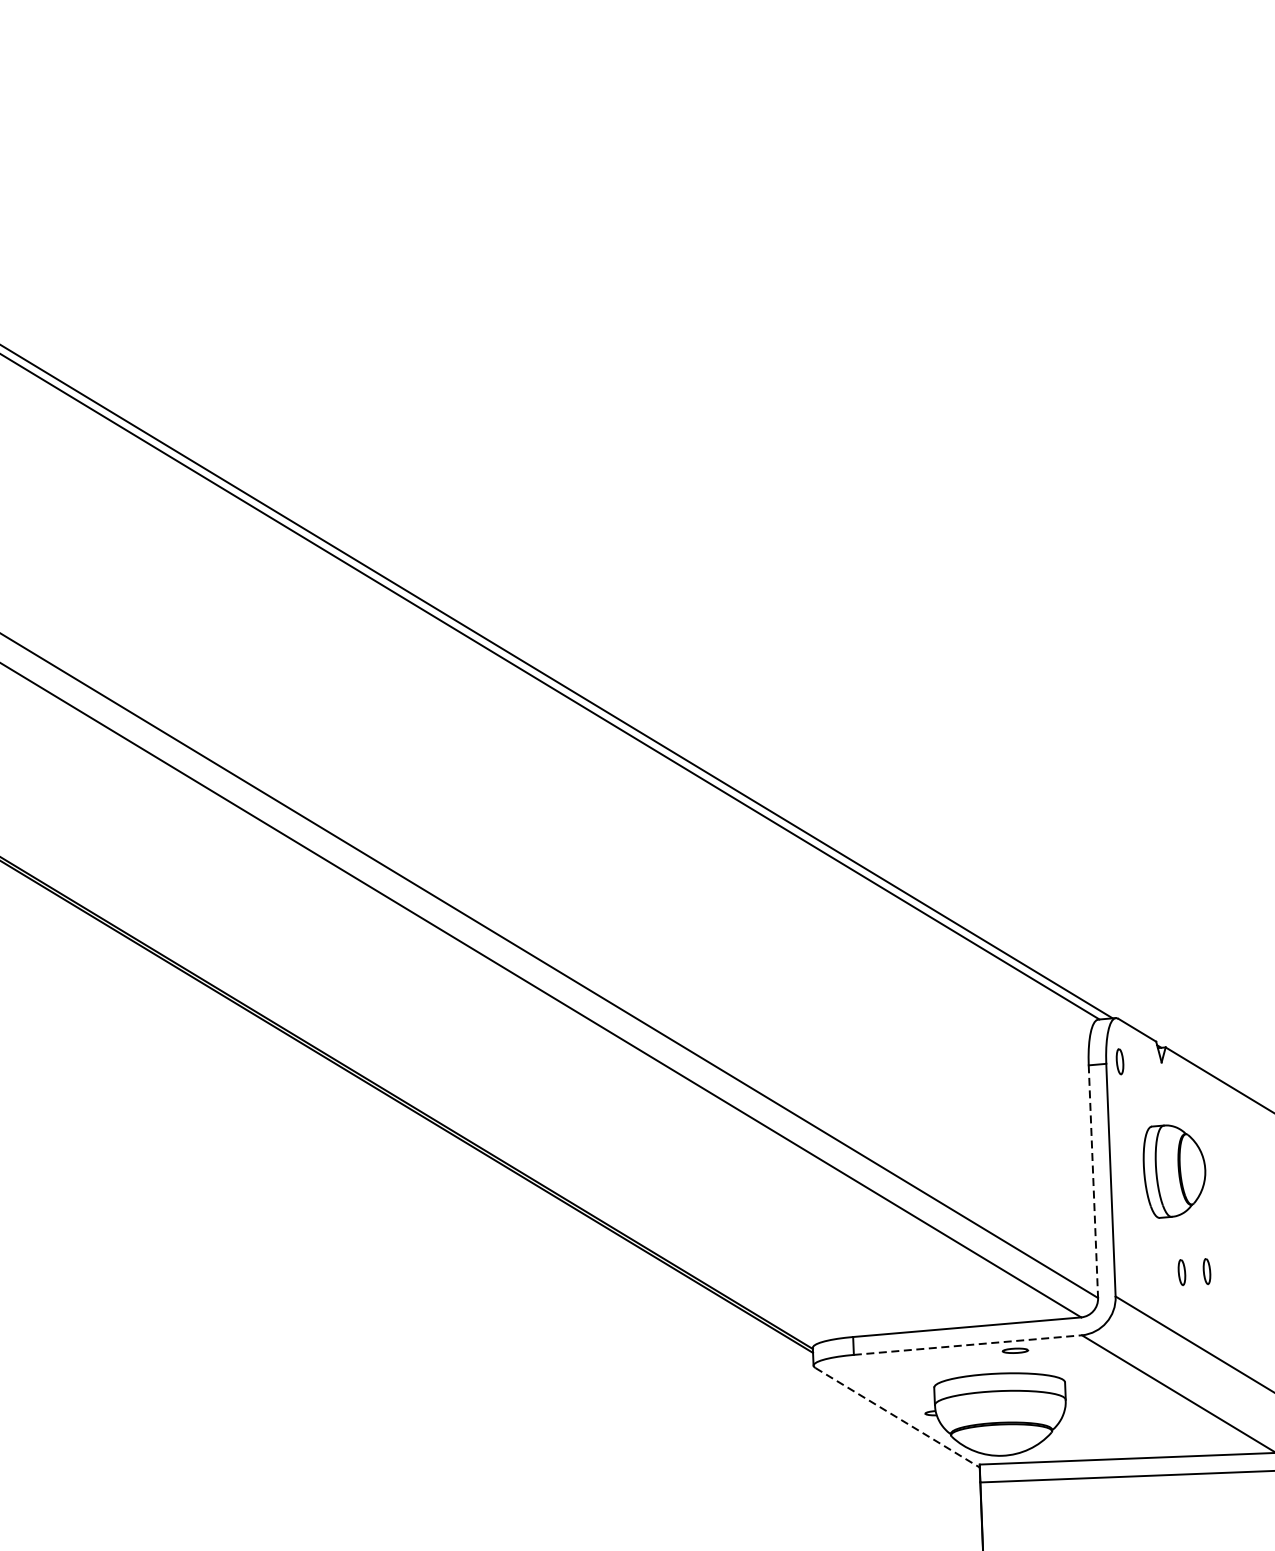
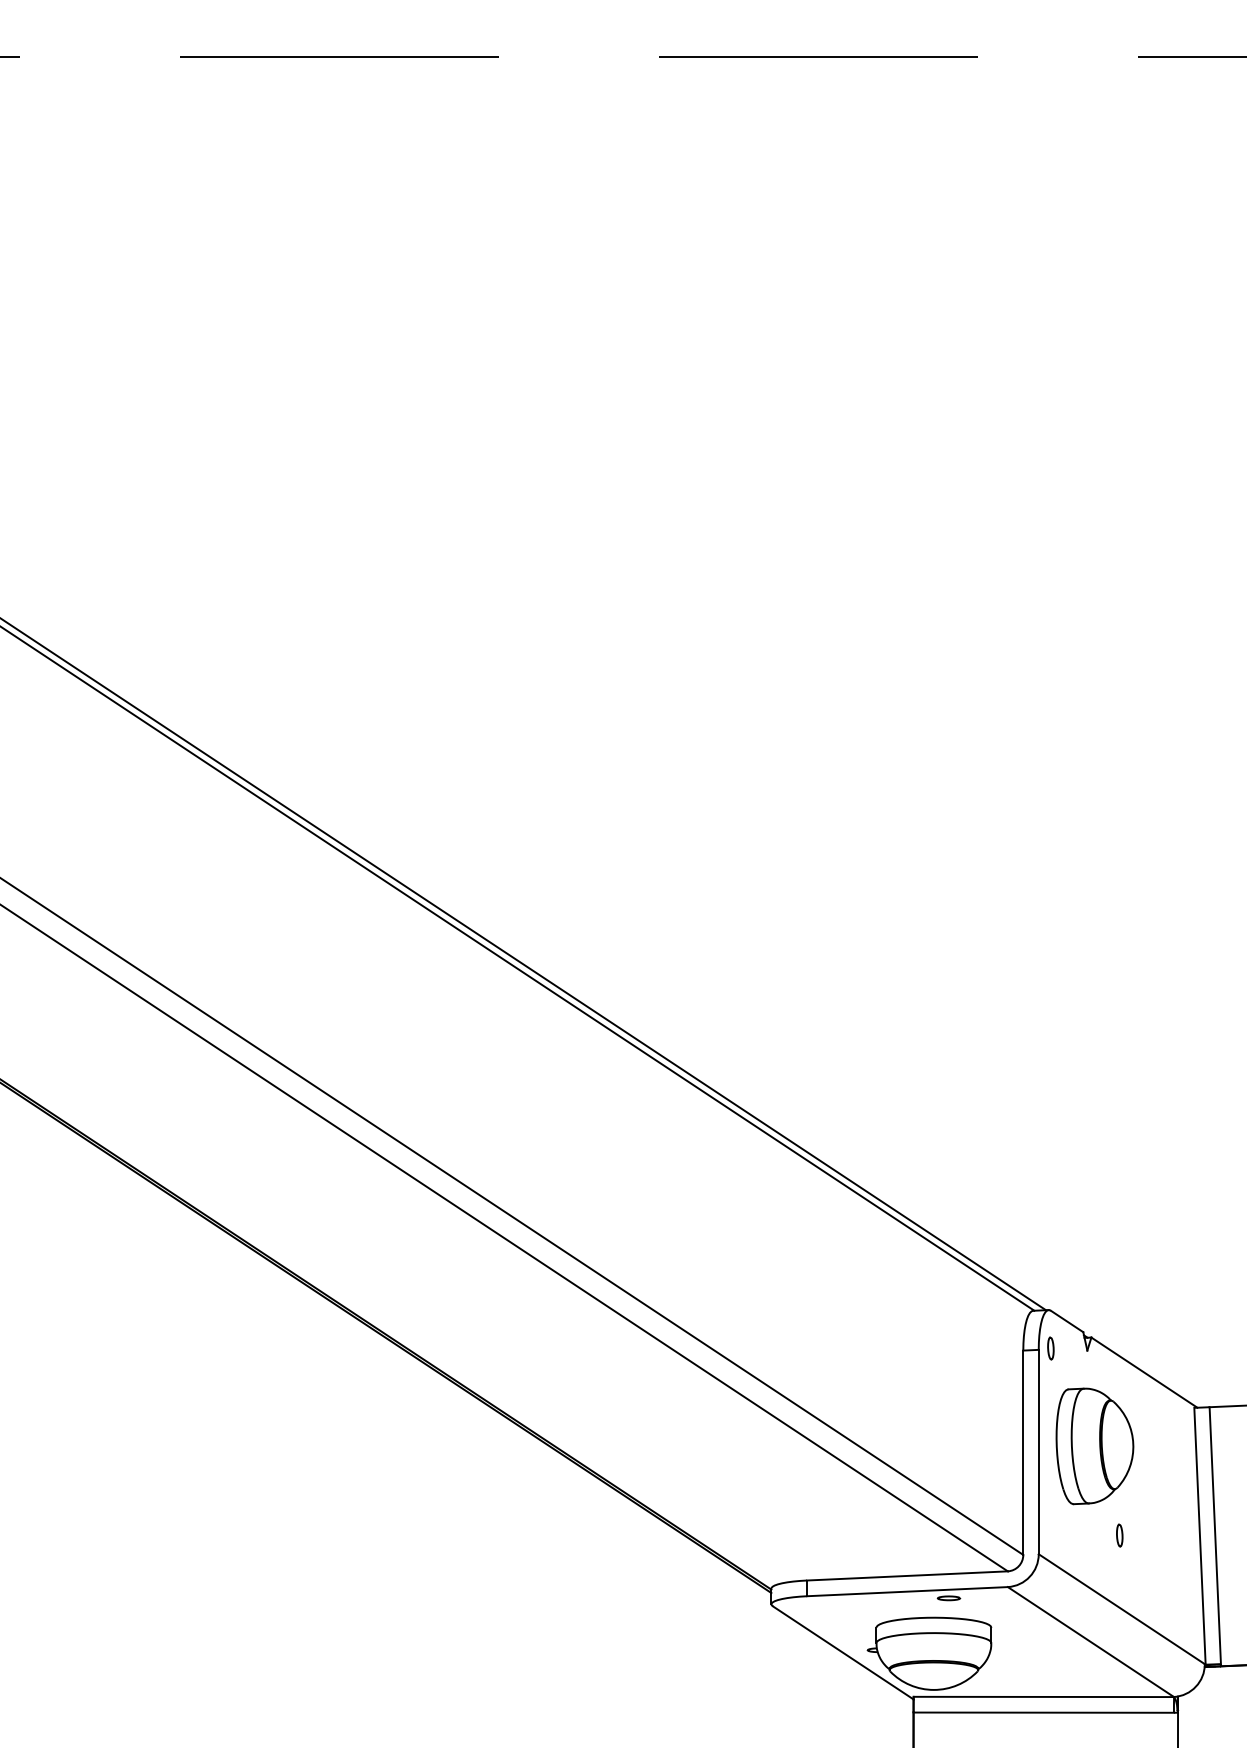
part: (1174, 1171) -> (1094, 1446), size x1.43
line: (1093, 1182) -> (1023, 1453), dashed -> solid
part: (1181, 1272) -> (1097, 1535), removed
line: (969, 1344) -> (908, 1591), dashed -> solid
line: (897, 1418) -> (843, 1653), dashed -> solid

